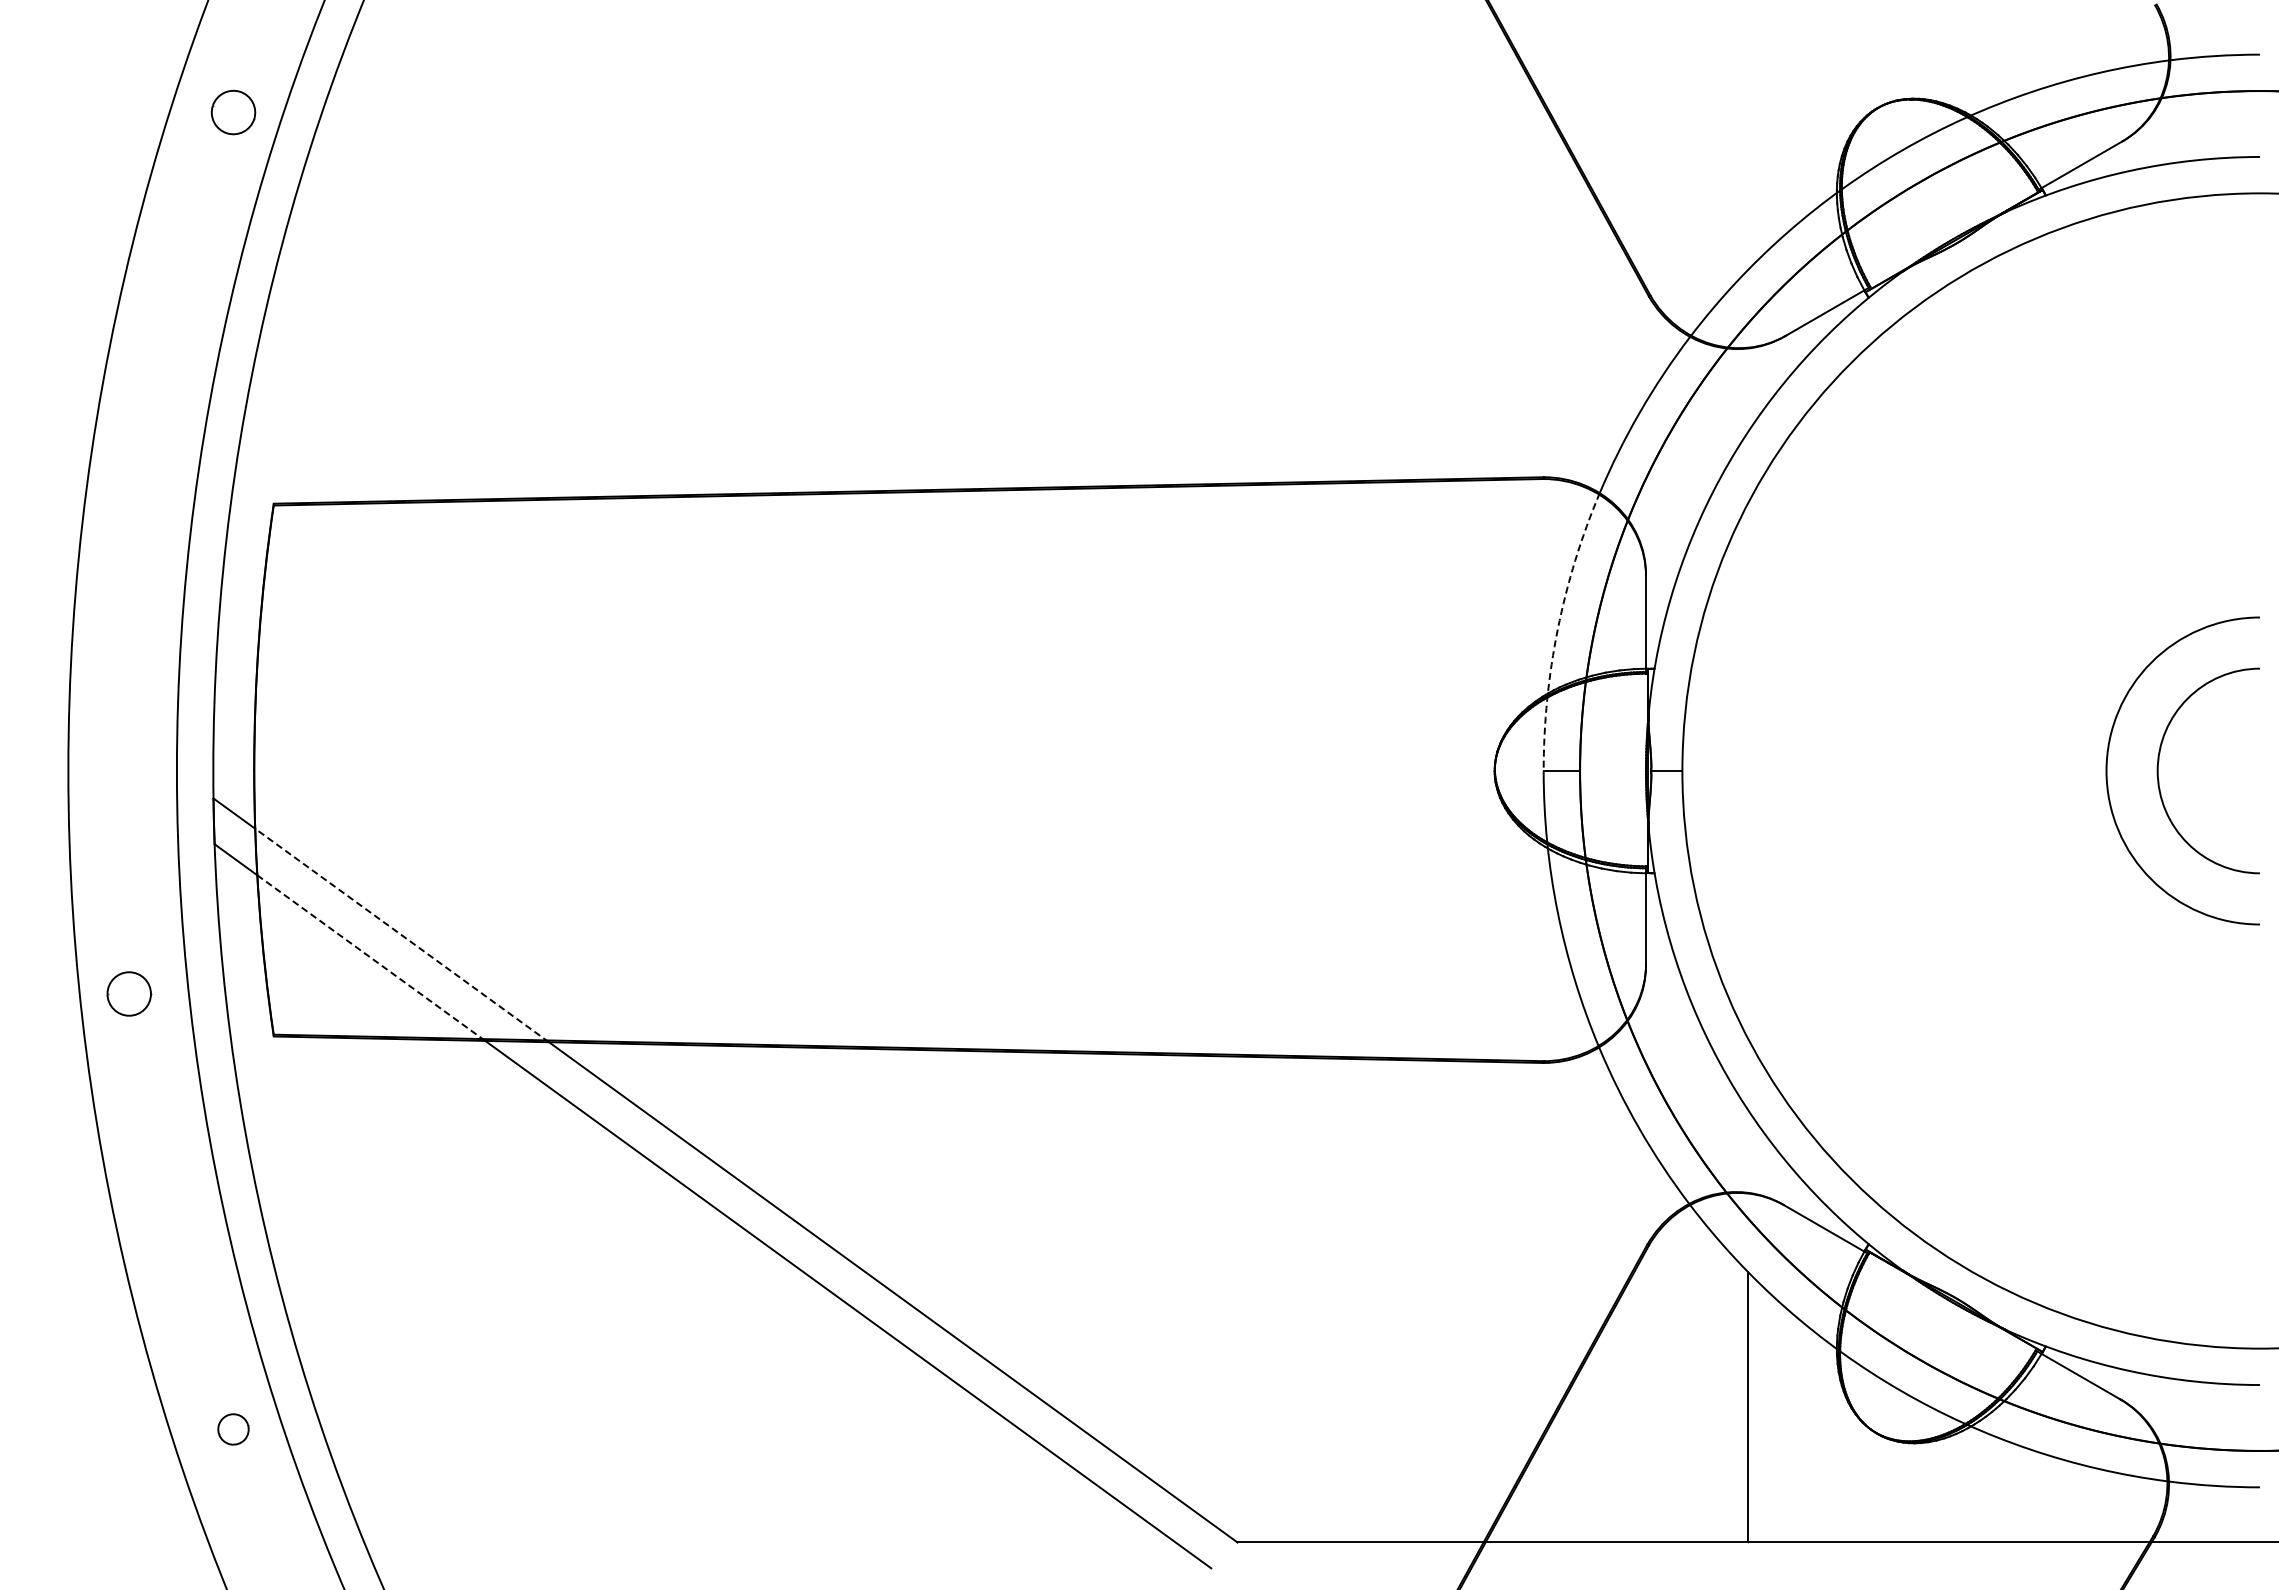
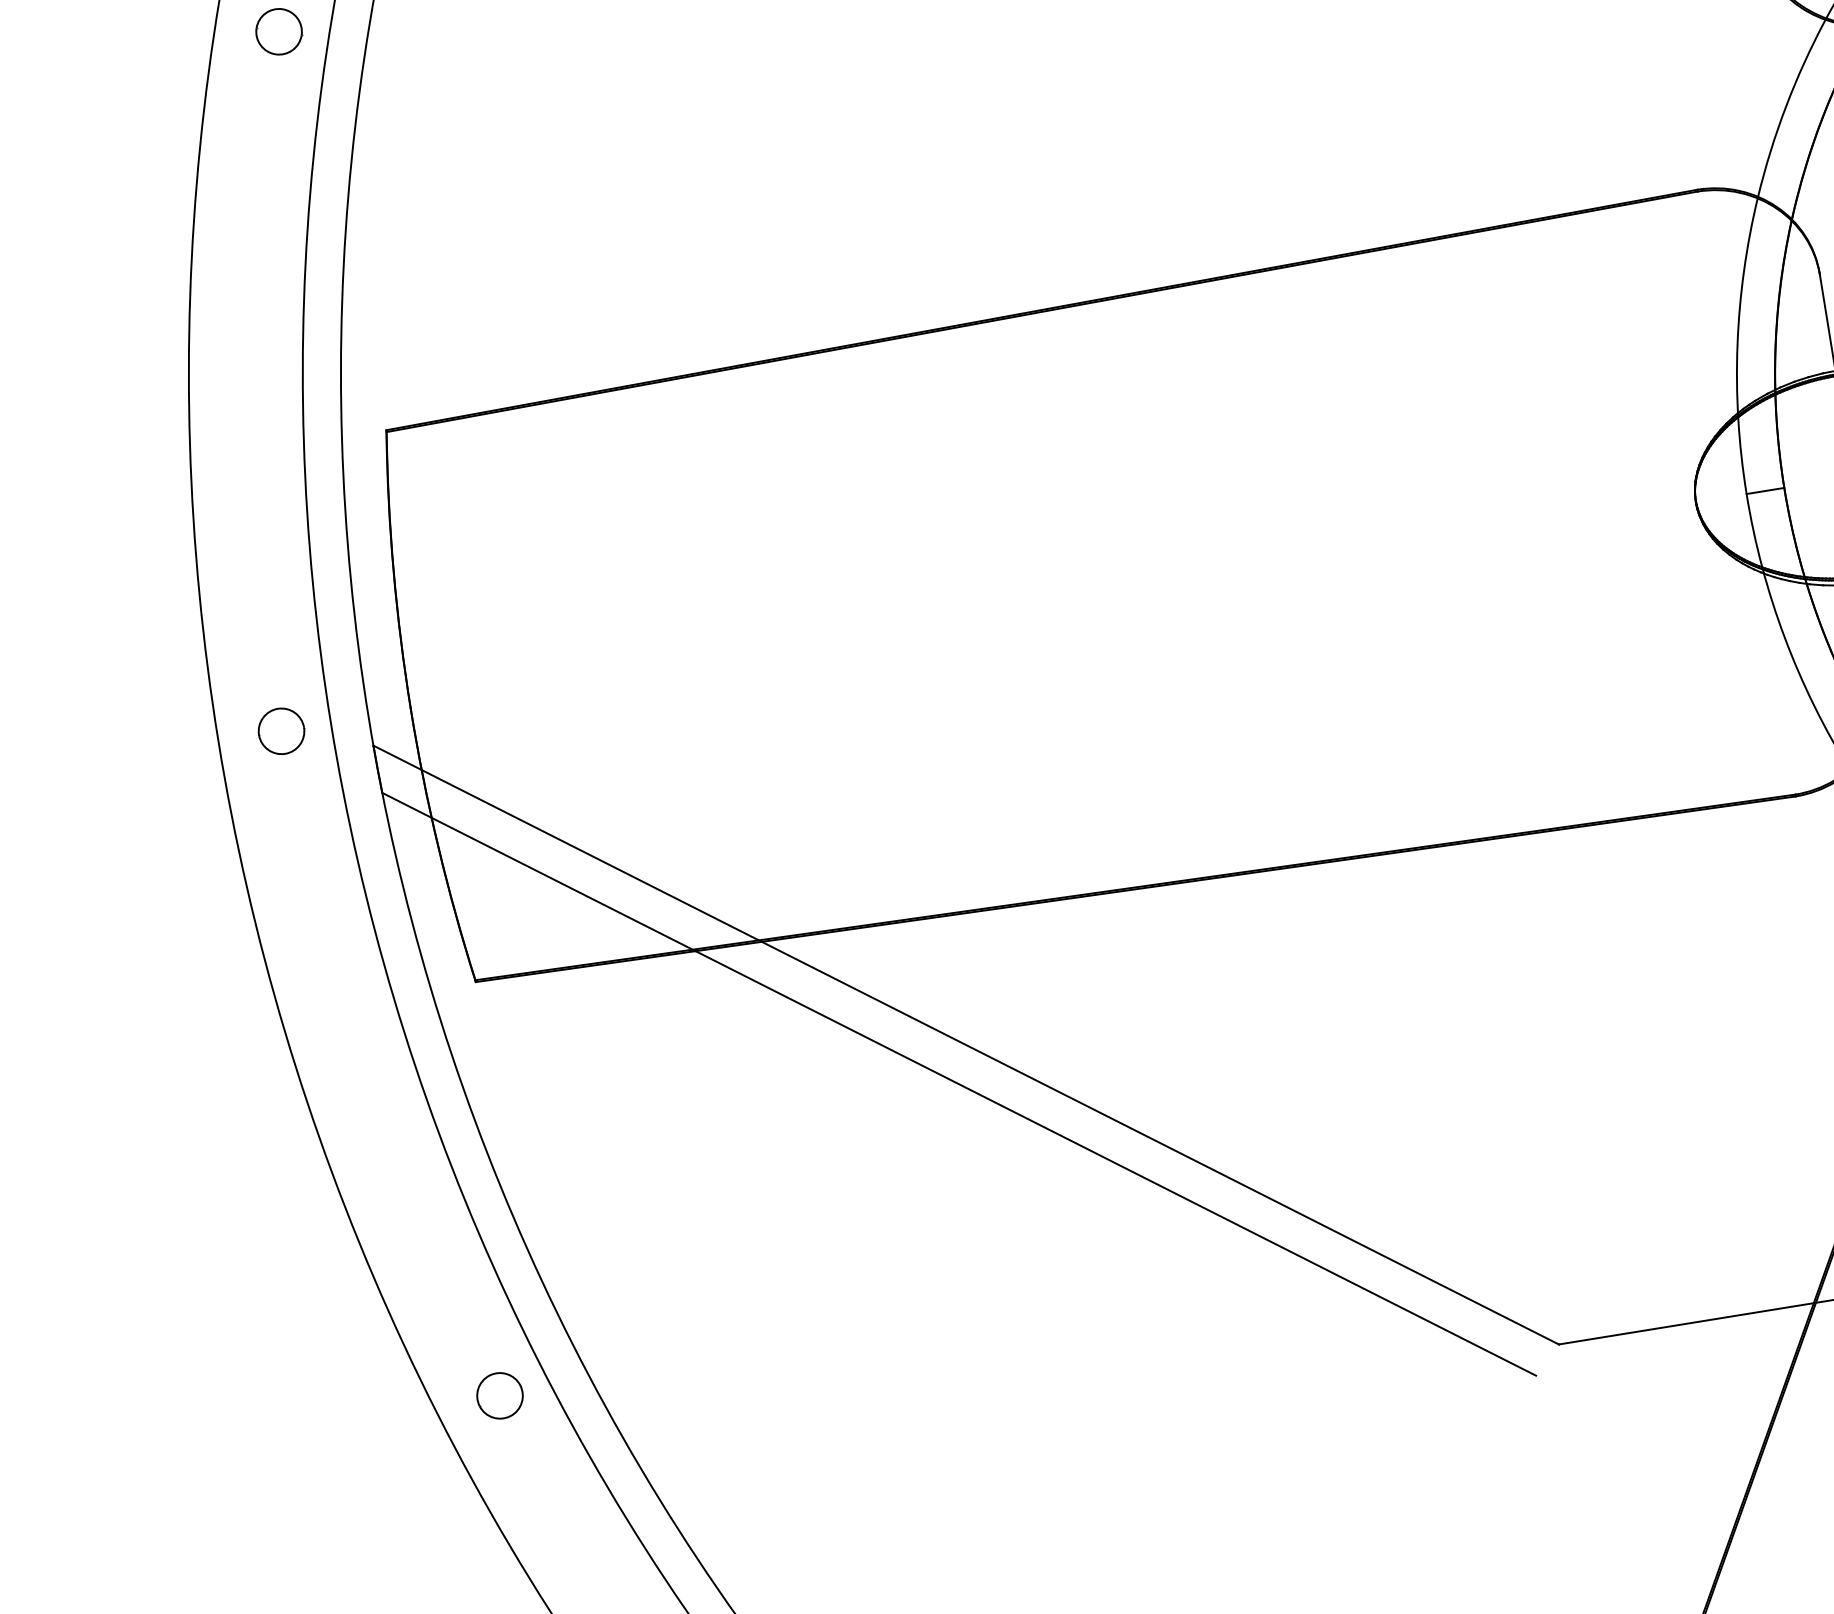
arc: (1557, 629) -> (1737, 345), dashed -> solid
line: (402, 935) -> (592, 855), dashed -> solid
line: (371, 958) -> (563, 884), dashed -> solid
part: (129, 993) -> (281, 730), moved
part: (233, 1429) -> (500, 1395), size x1.43

